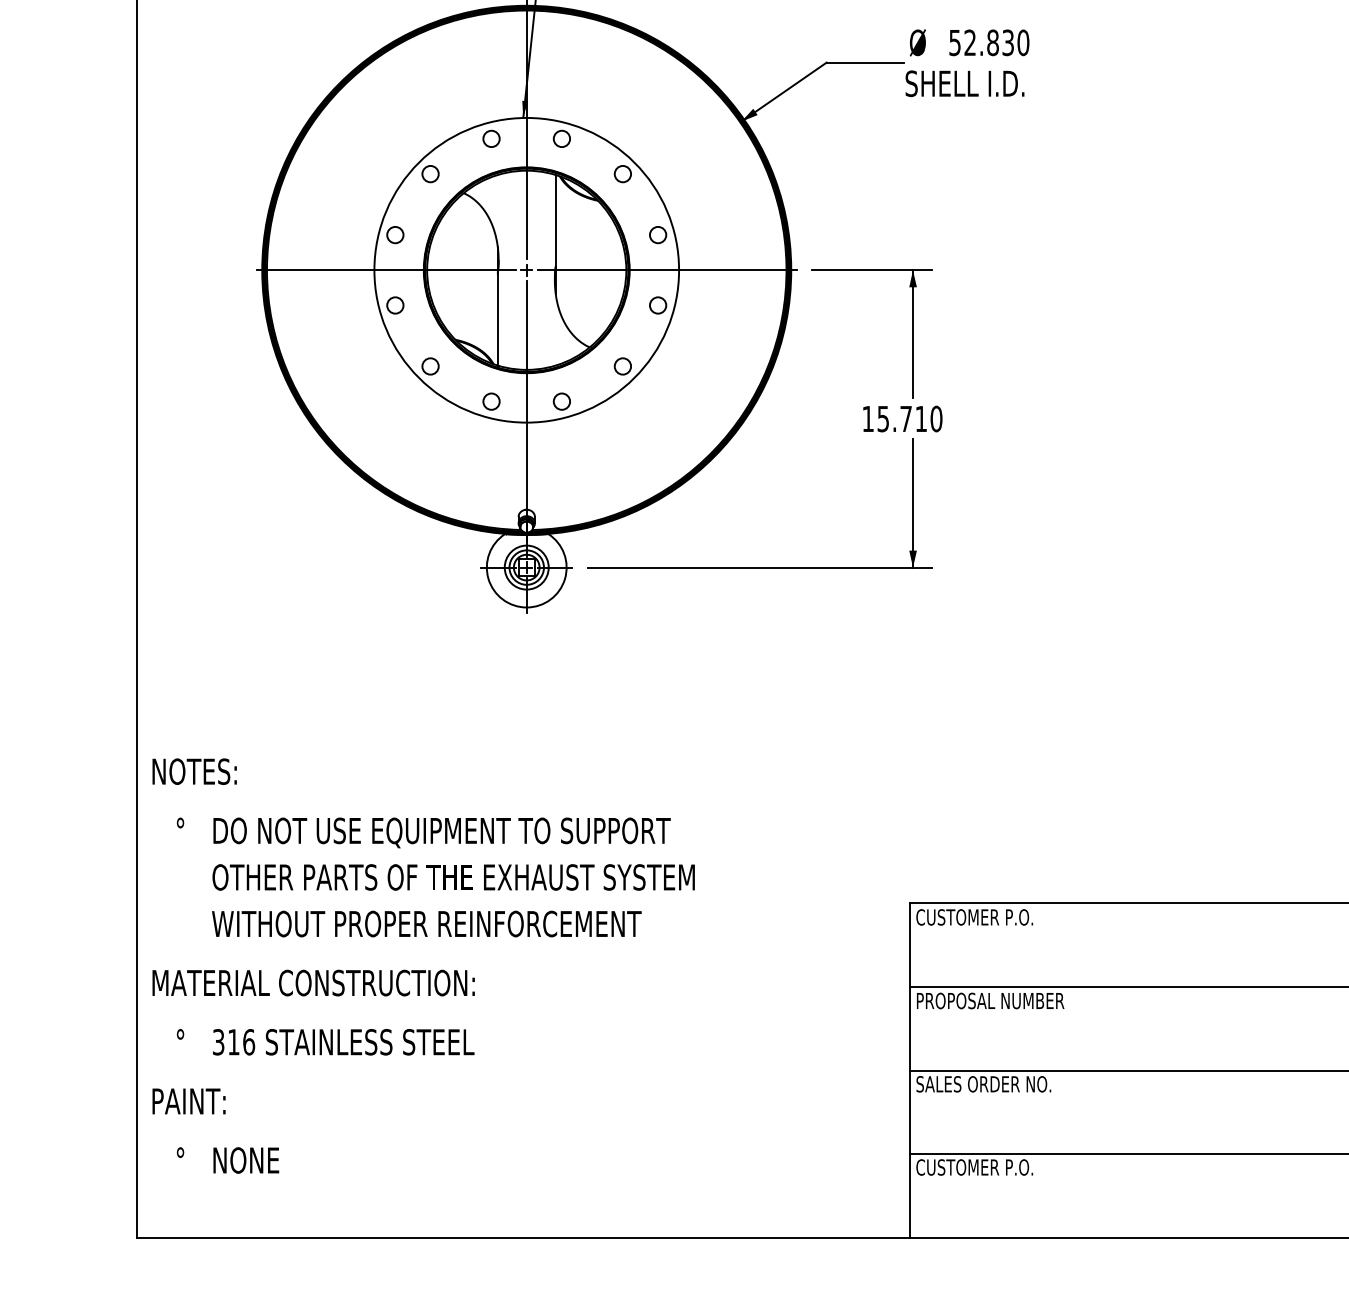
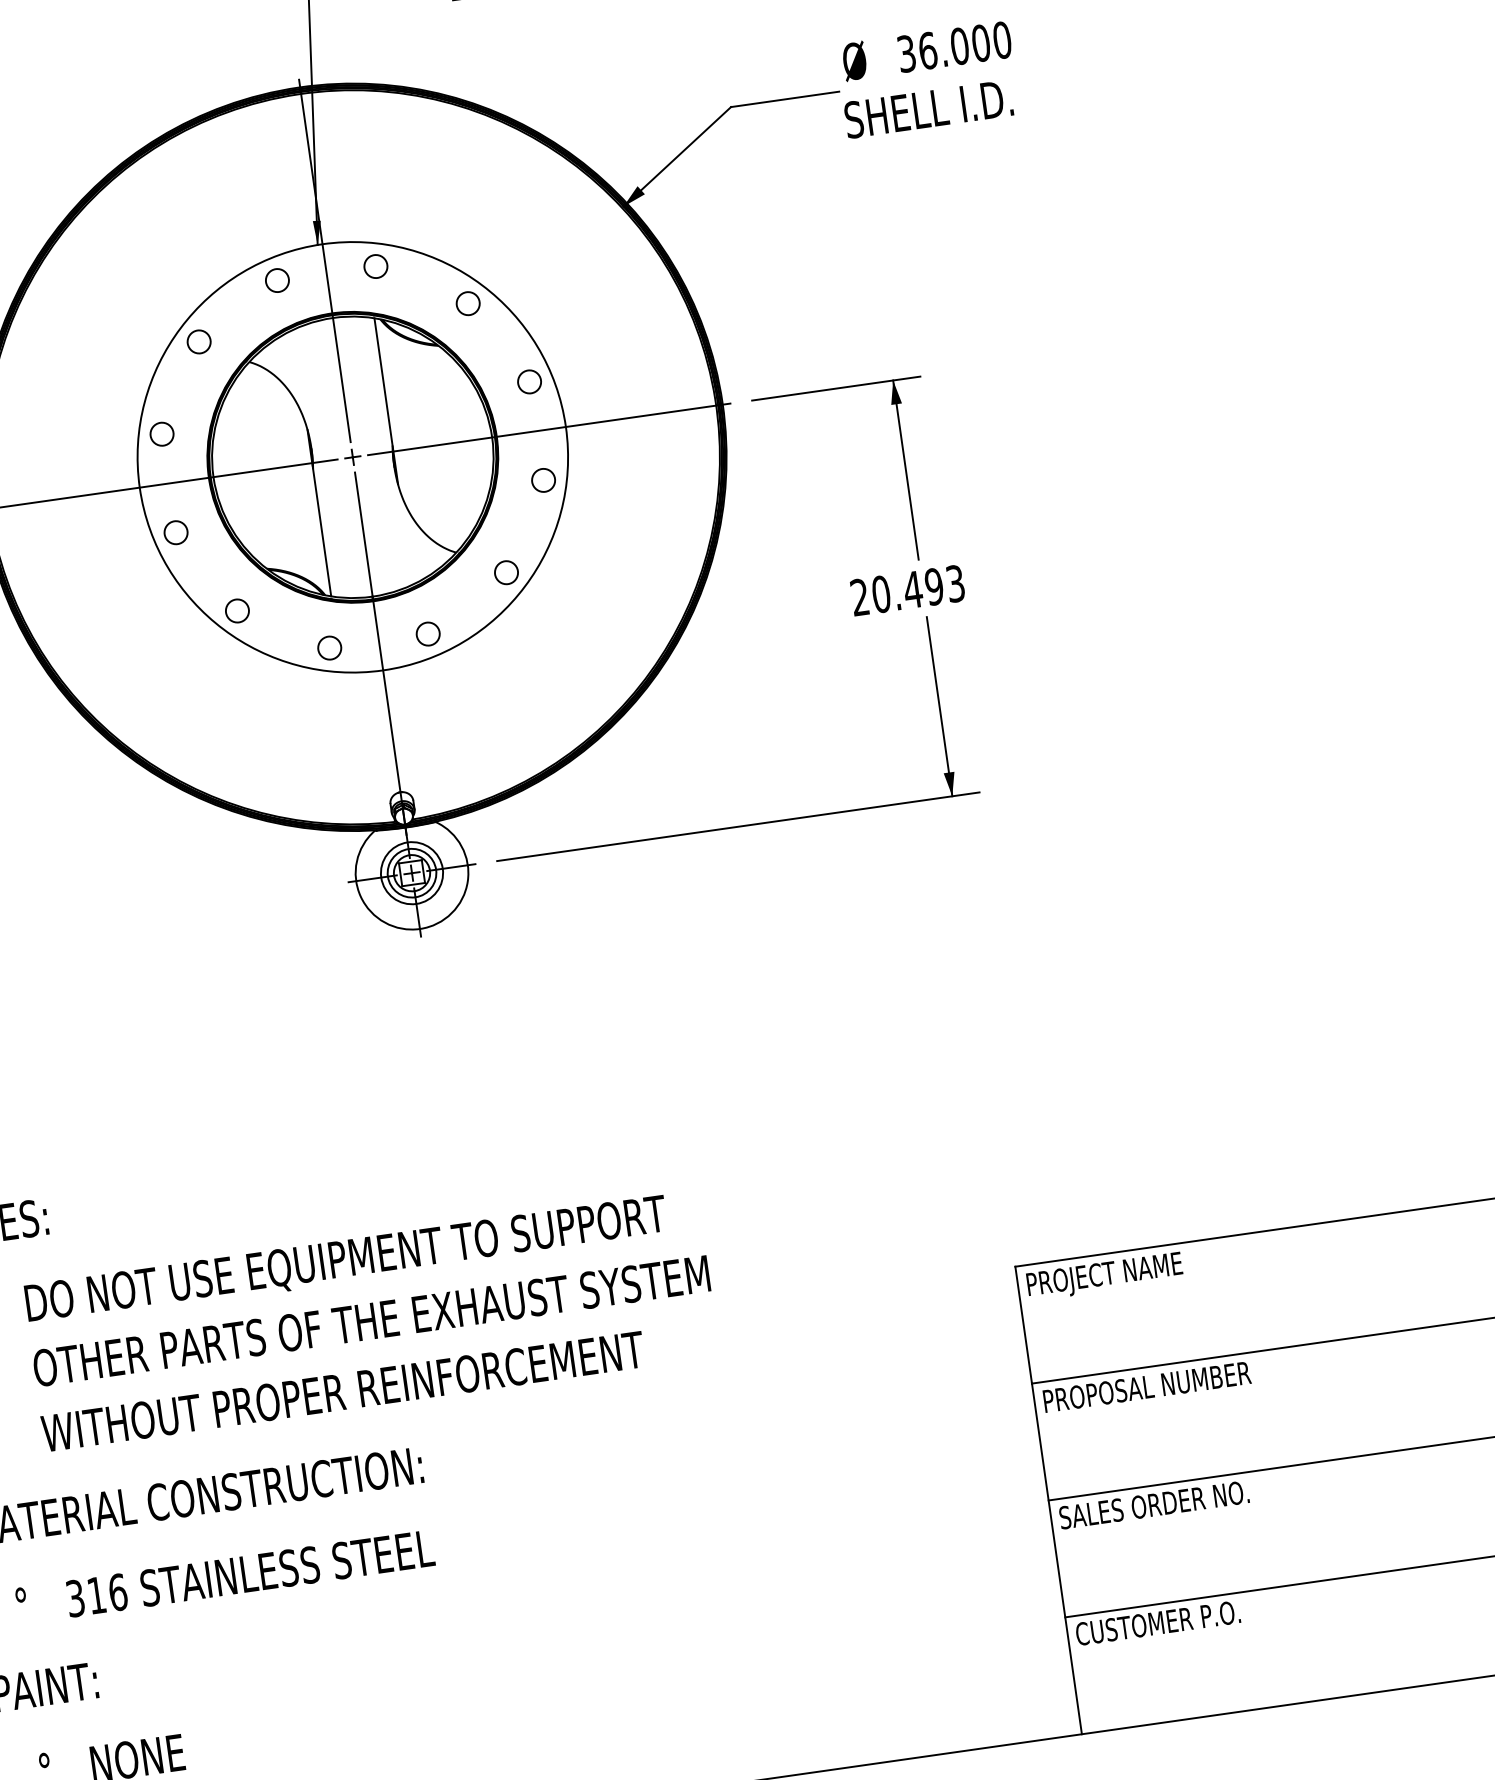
text: (982, 42) -> (944, 47), 52.830 -> 36.000
text: (902, 418) -> (907, 589), 15.710 -> 20.493
text: (974, 919) -> (1108, 1276), CUSTOMER P.O. -> PROJECT NAME

